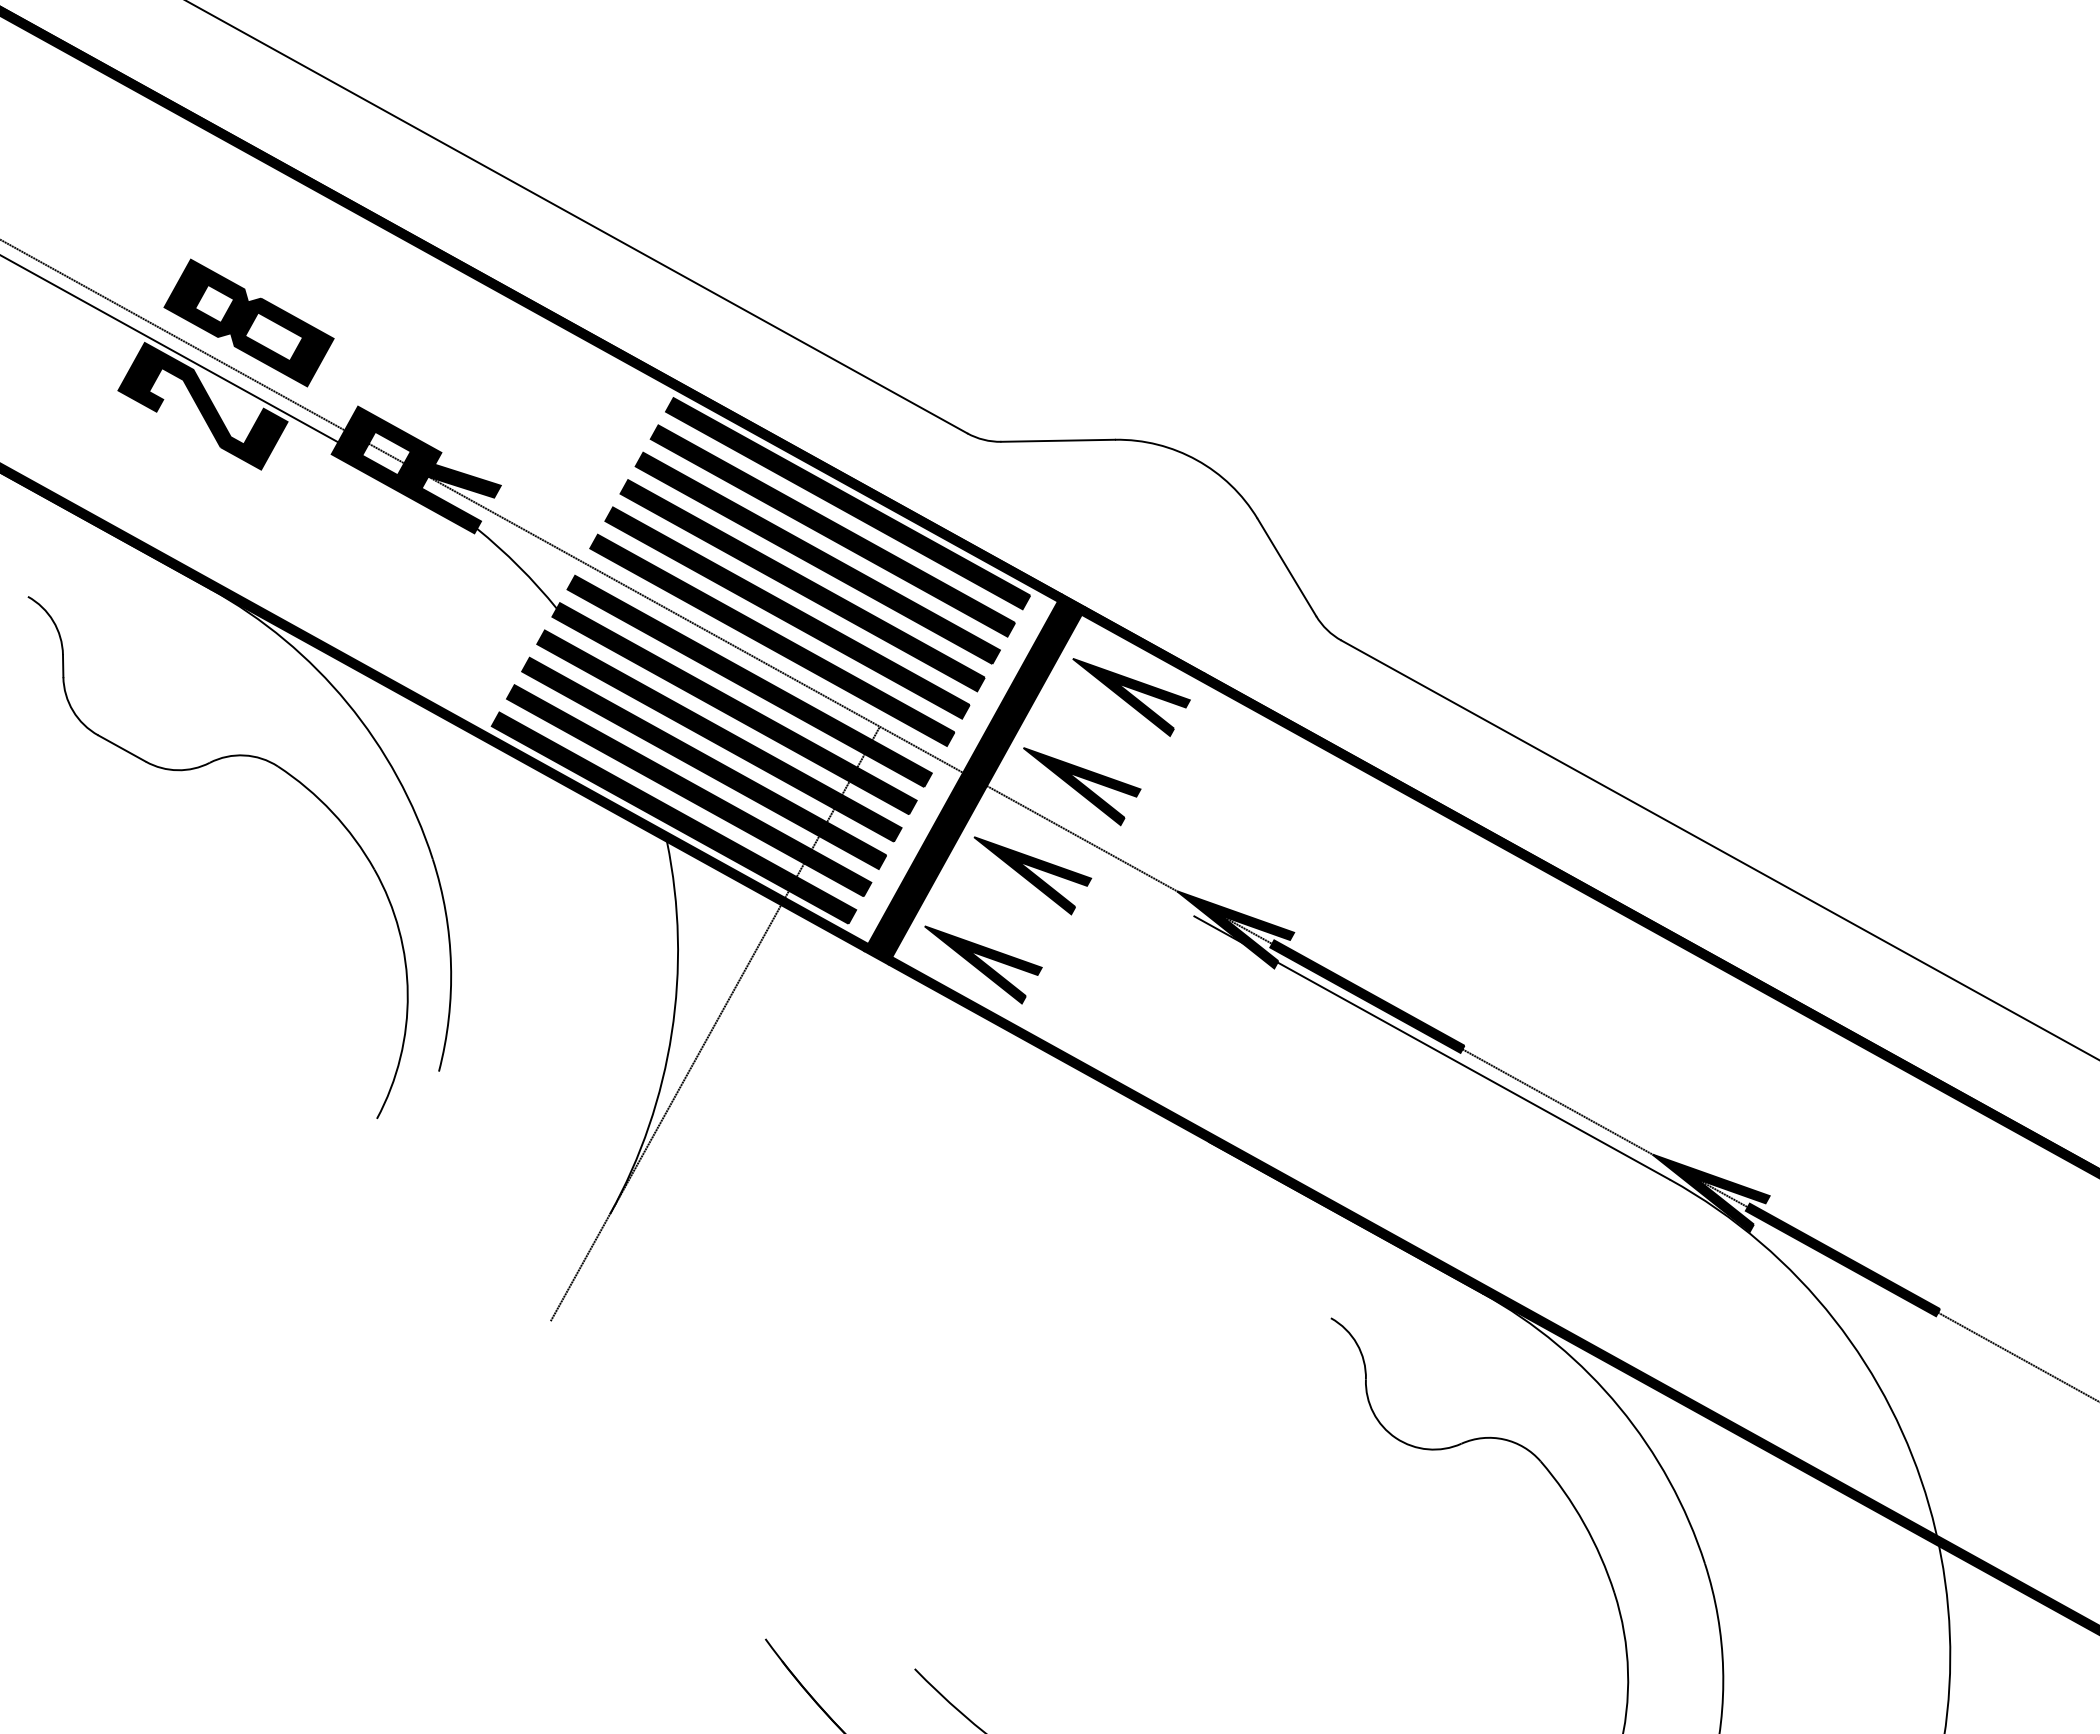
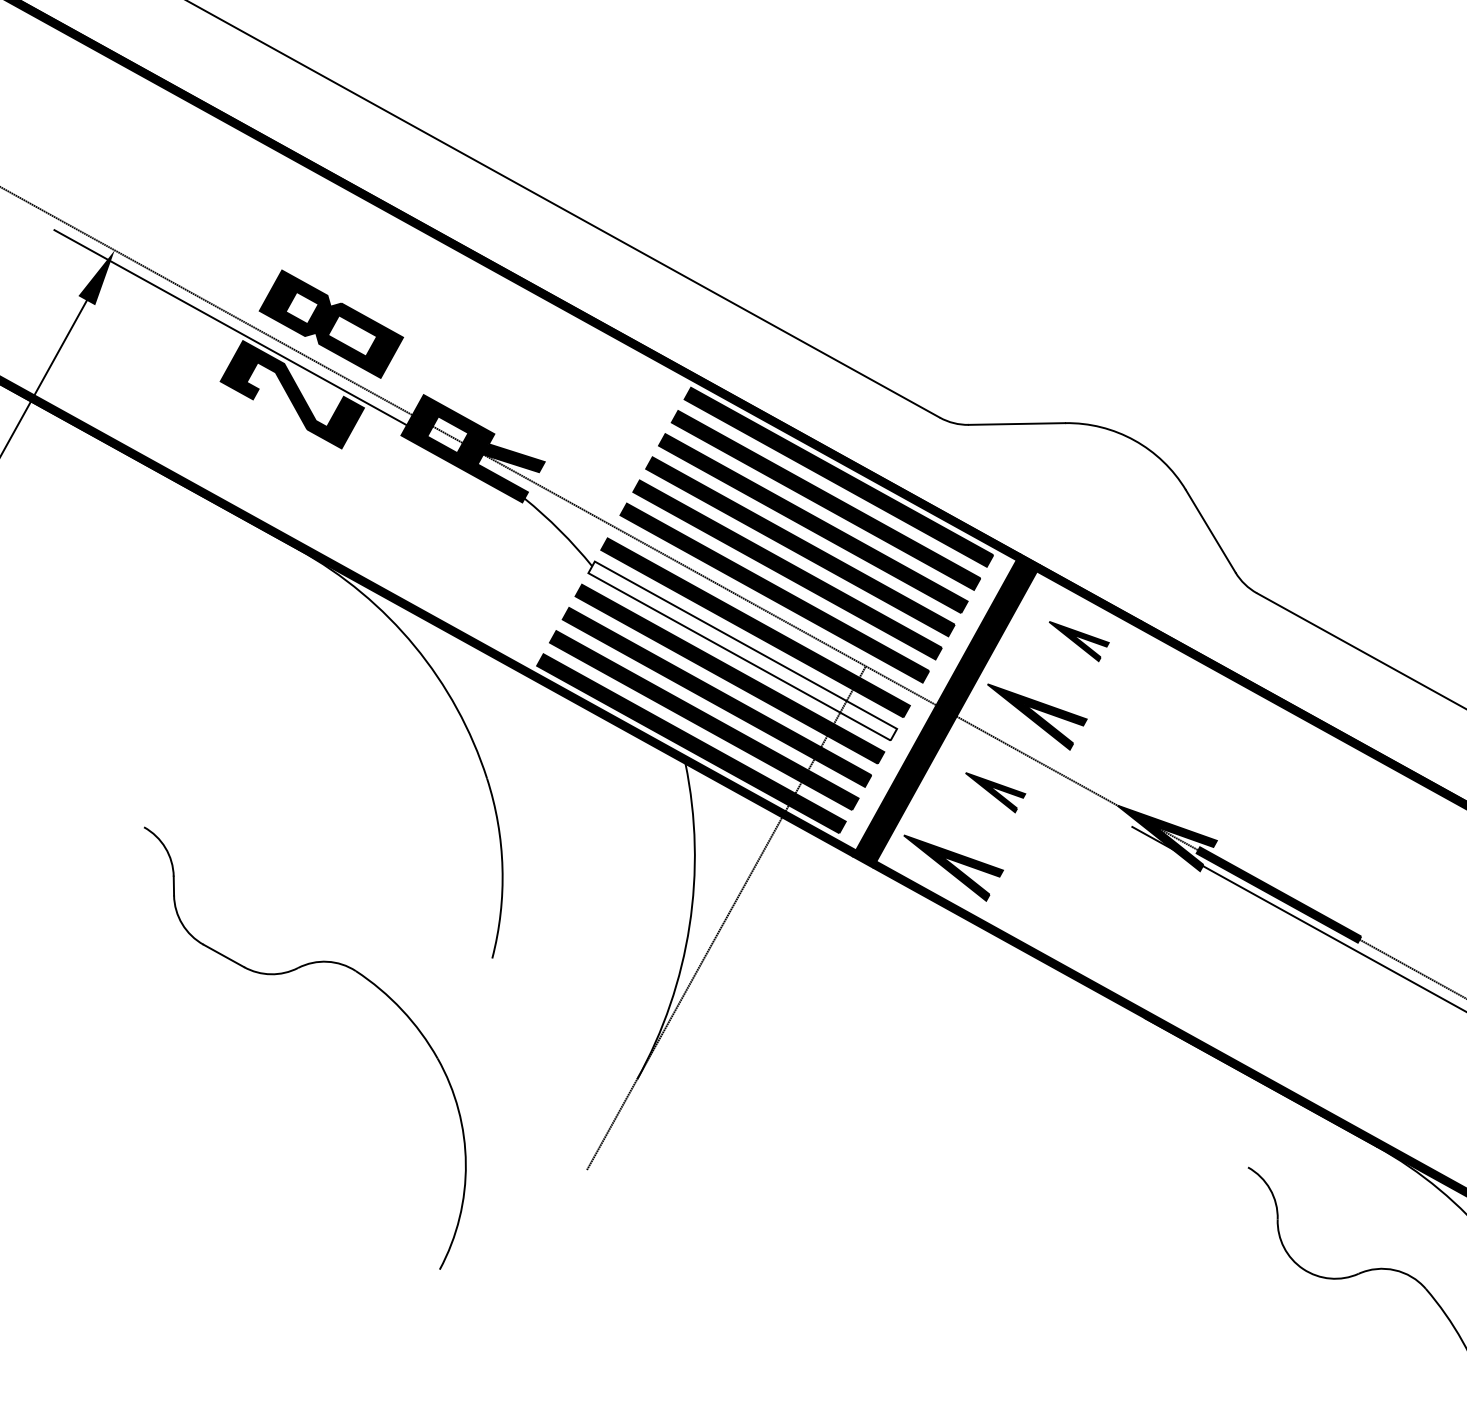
part: (1131, 697) -> (1079, 641), size x0.6
fill: (734, 708) -> (742, 650), removed
part: (194, 769) -> (285, 973), moved
part: (1032, 875) -> (995, 792), size x0.6

